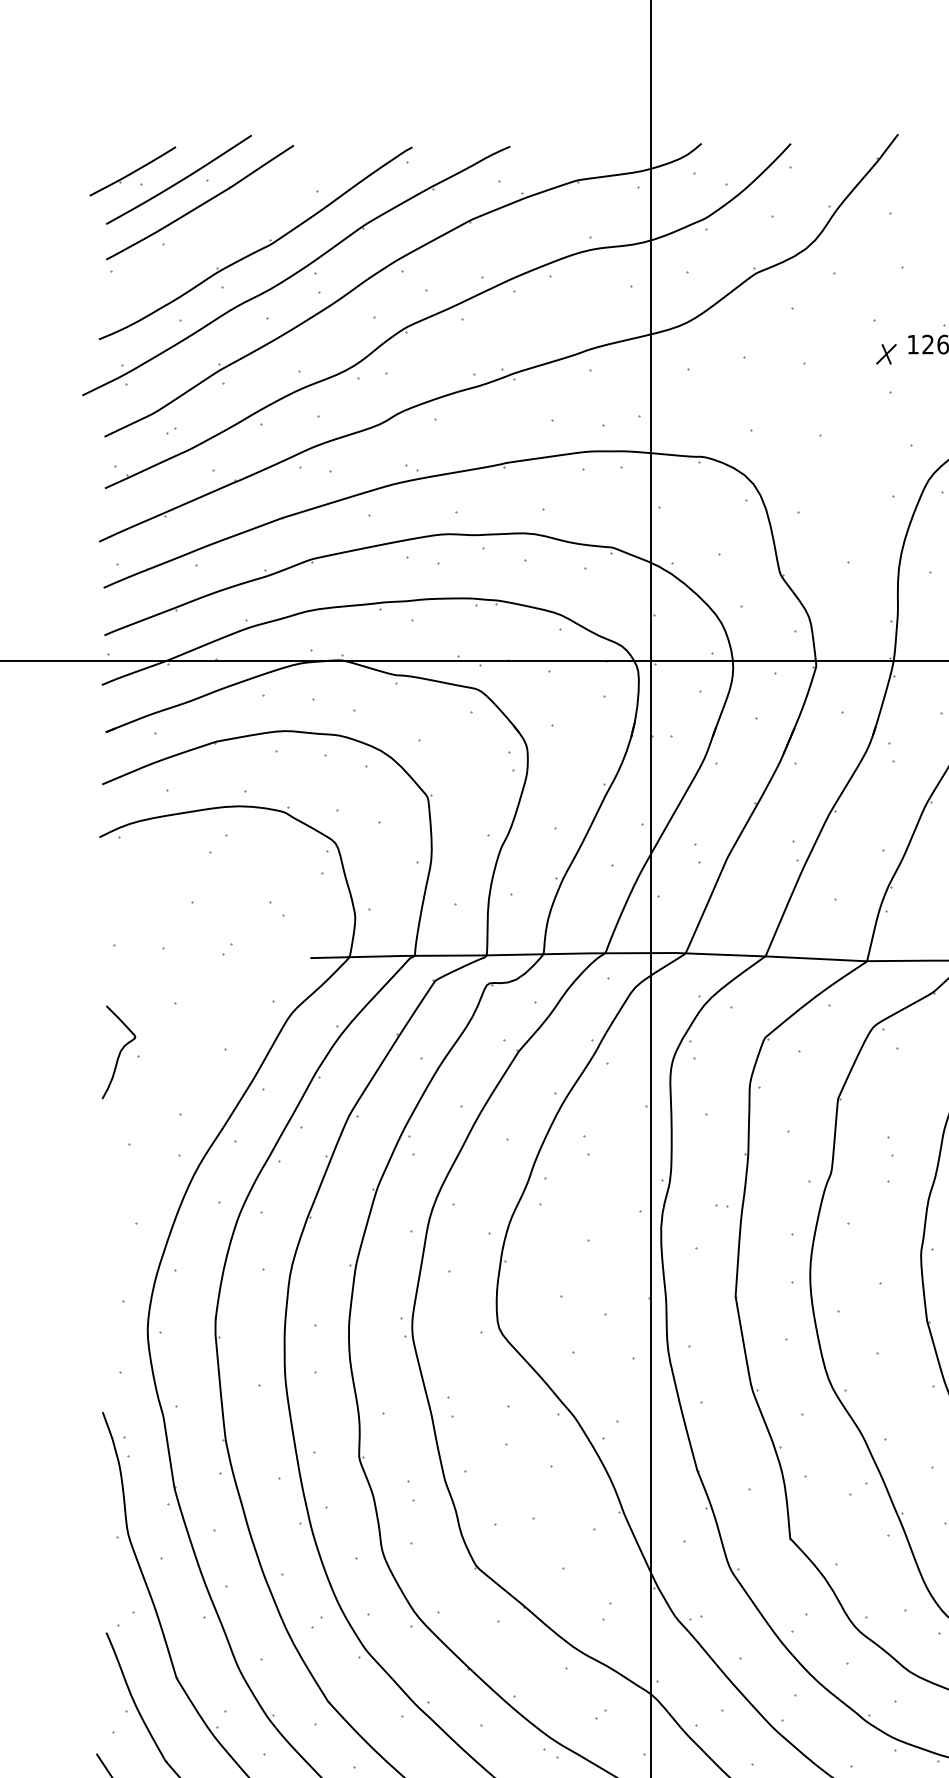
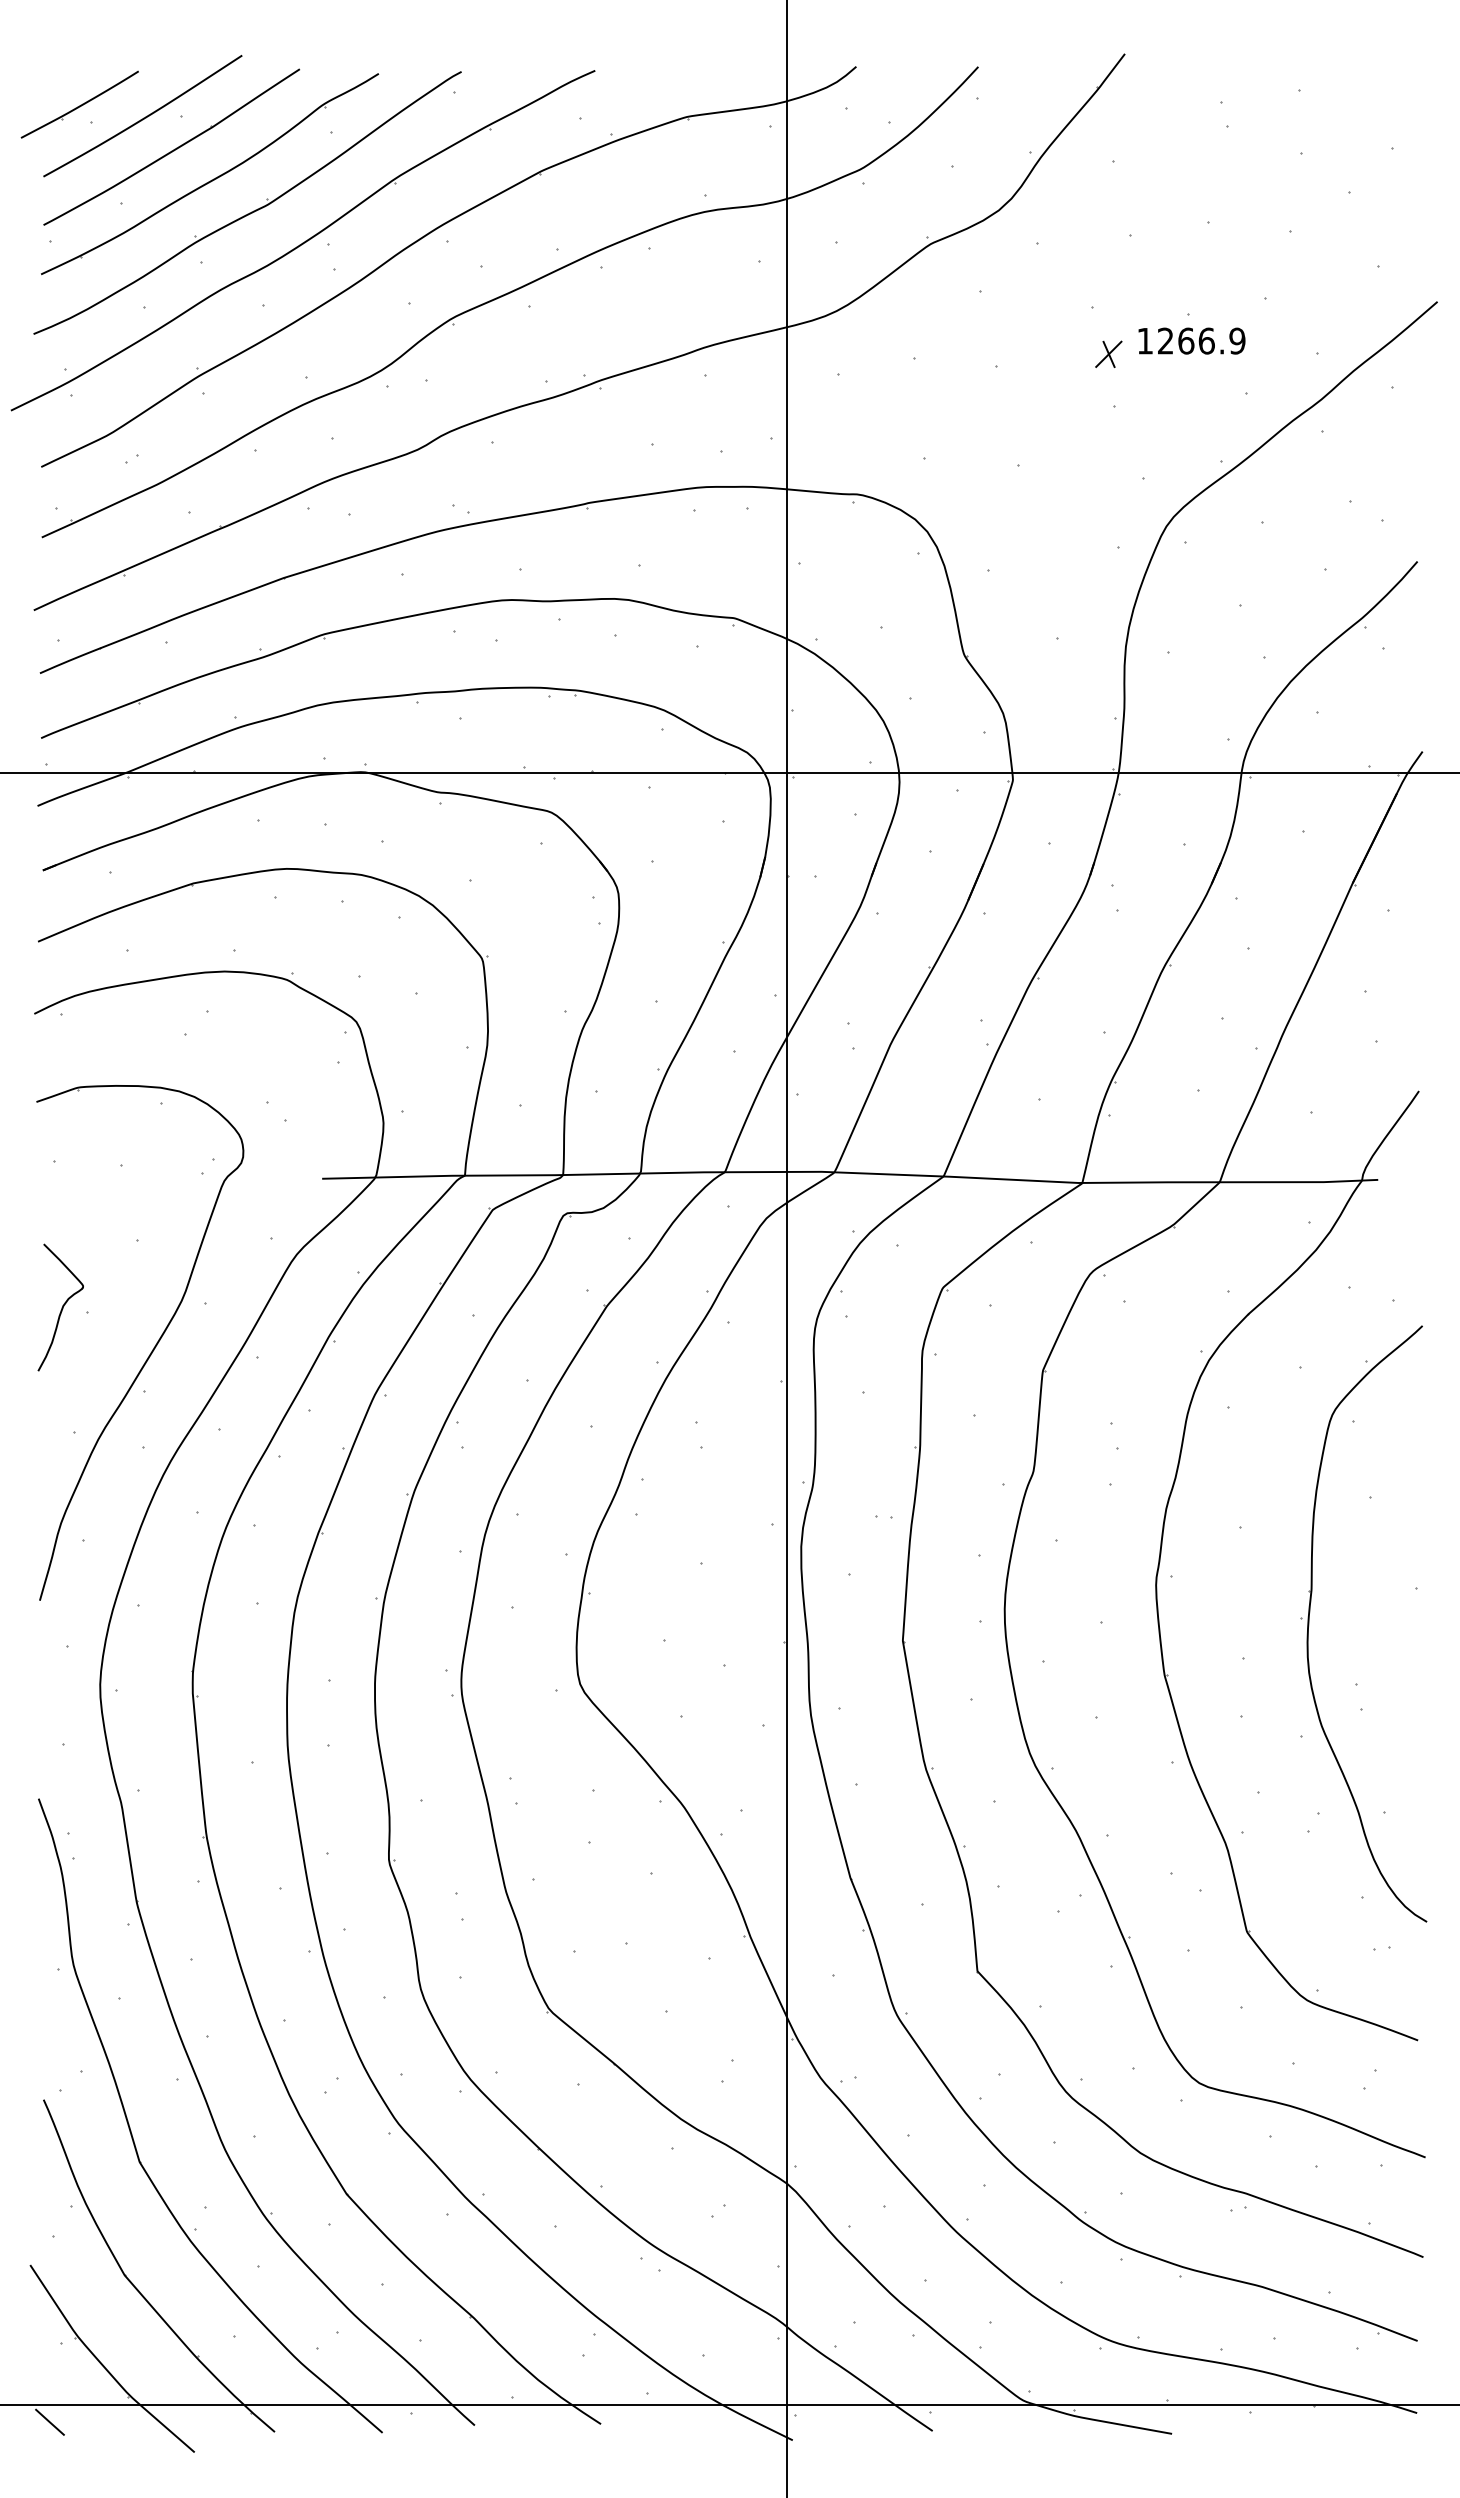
part: (228, 222) -> (210, 174), added
part: (186, 1083) -> (152, 1349), added

